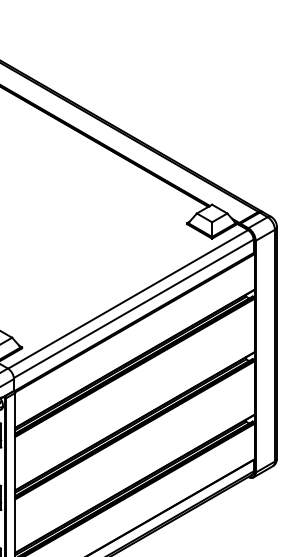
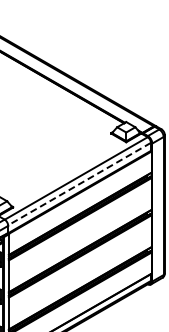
line: (133, 309) -> (79, 184), solid -> dashed

